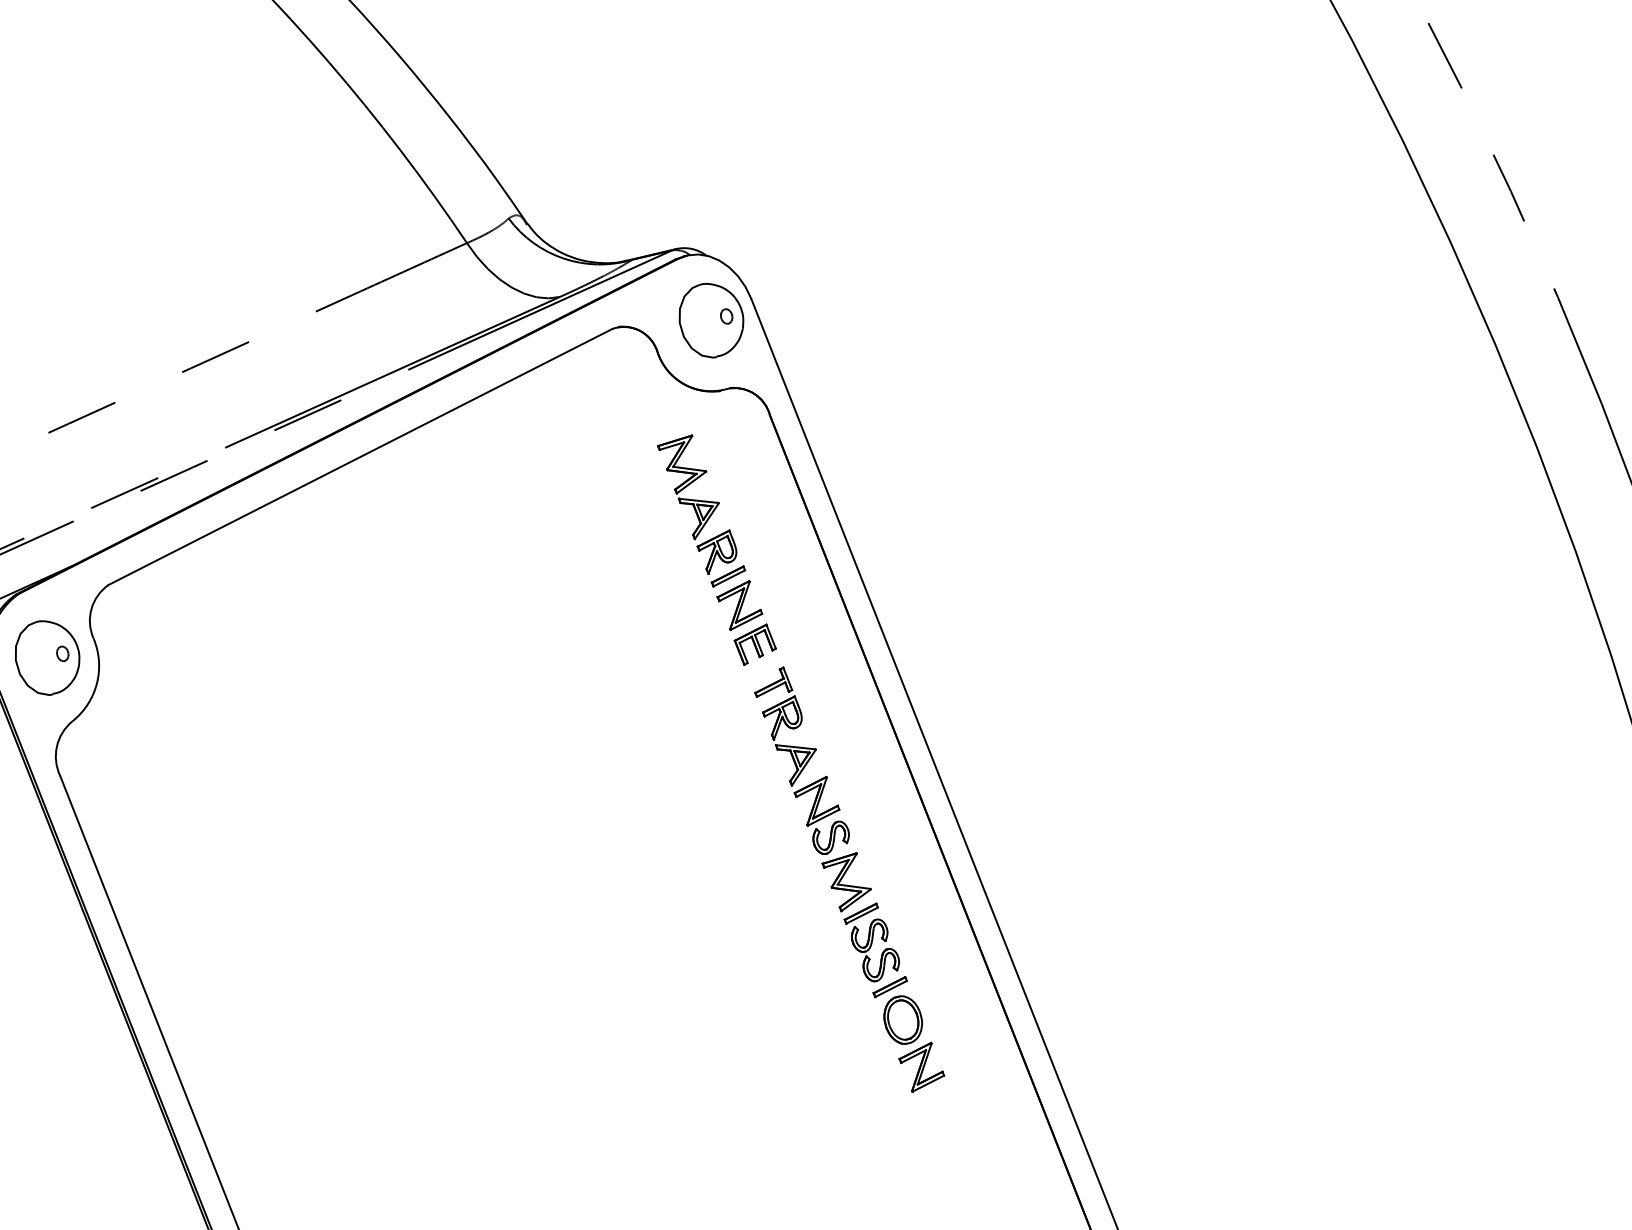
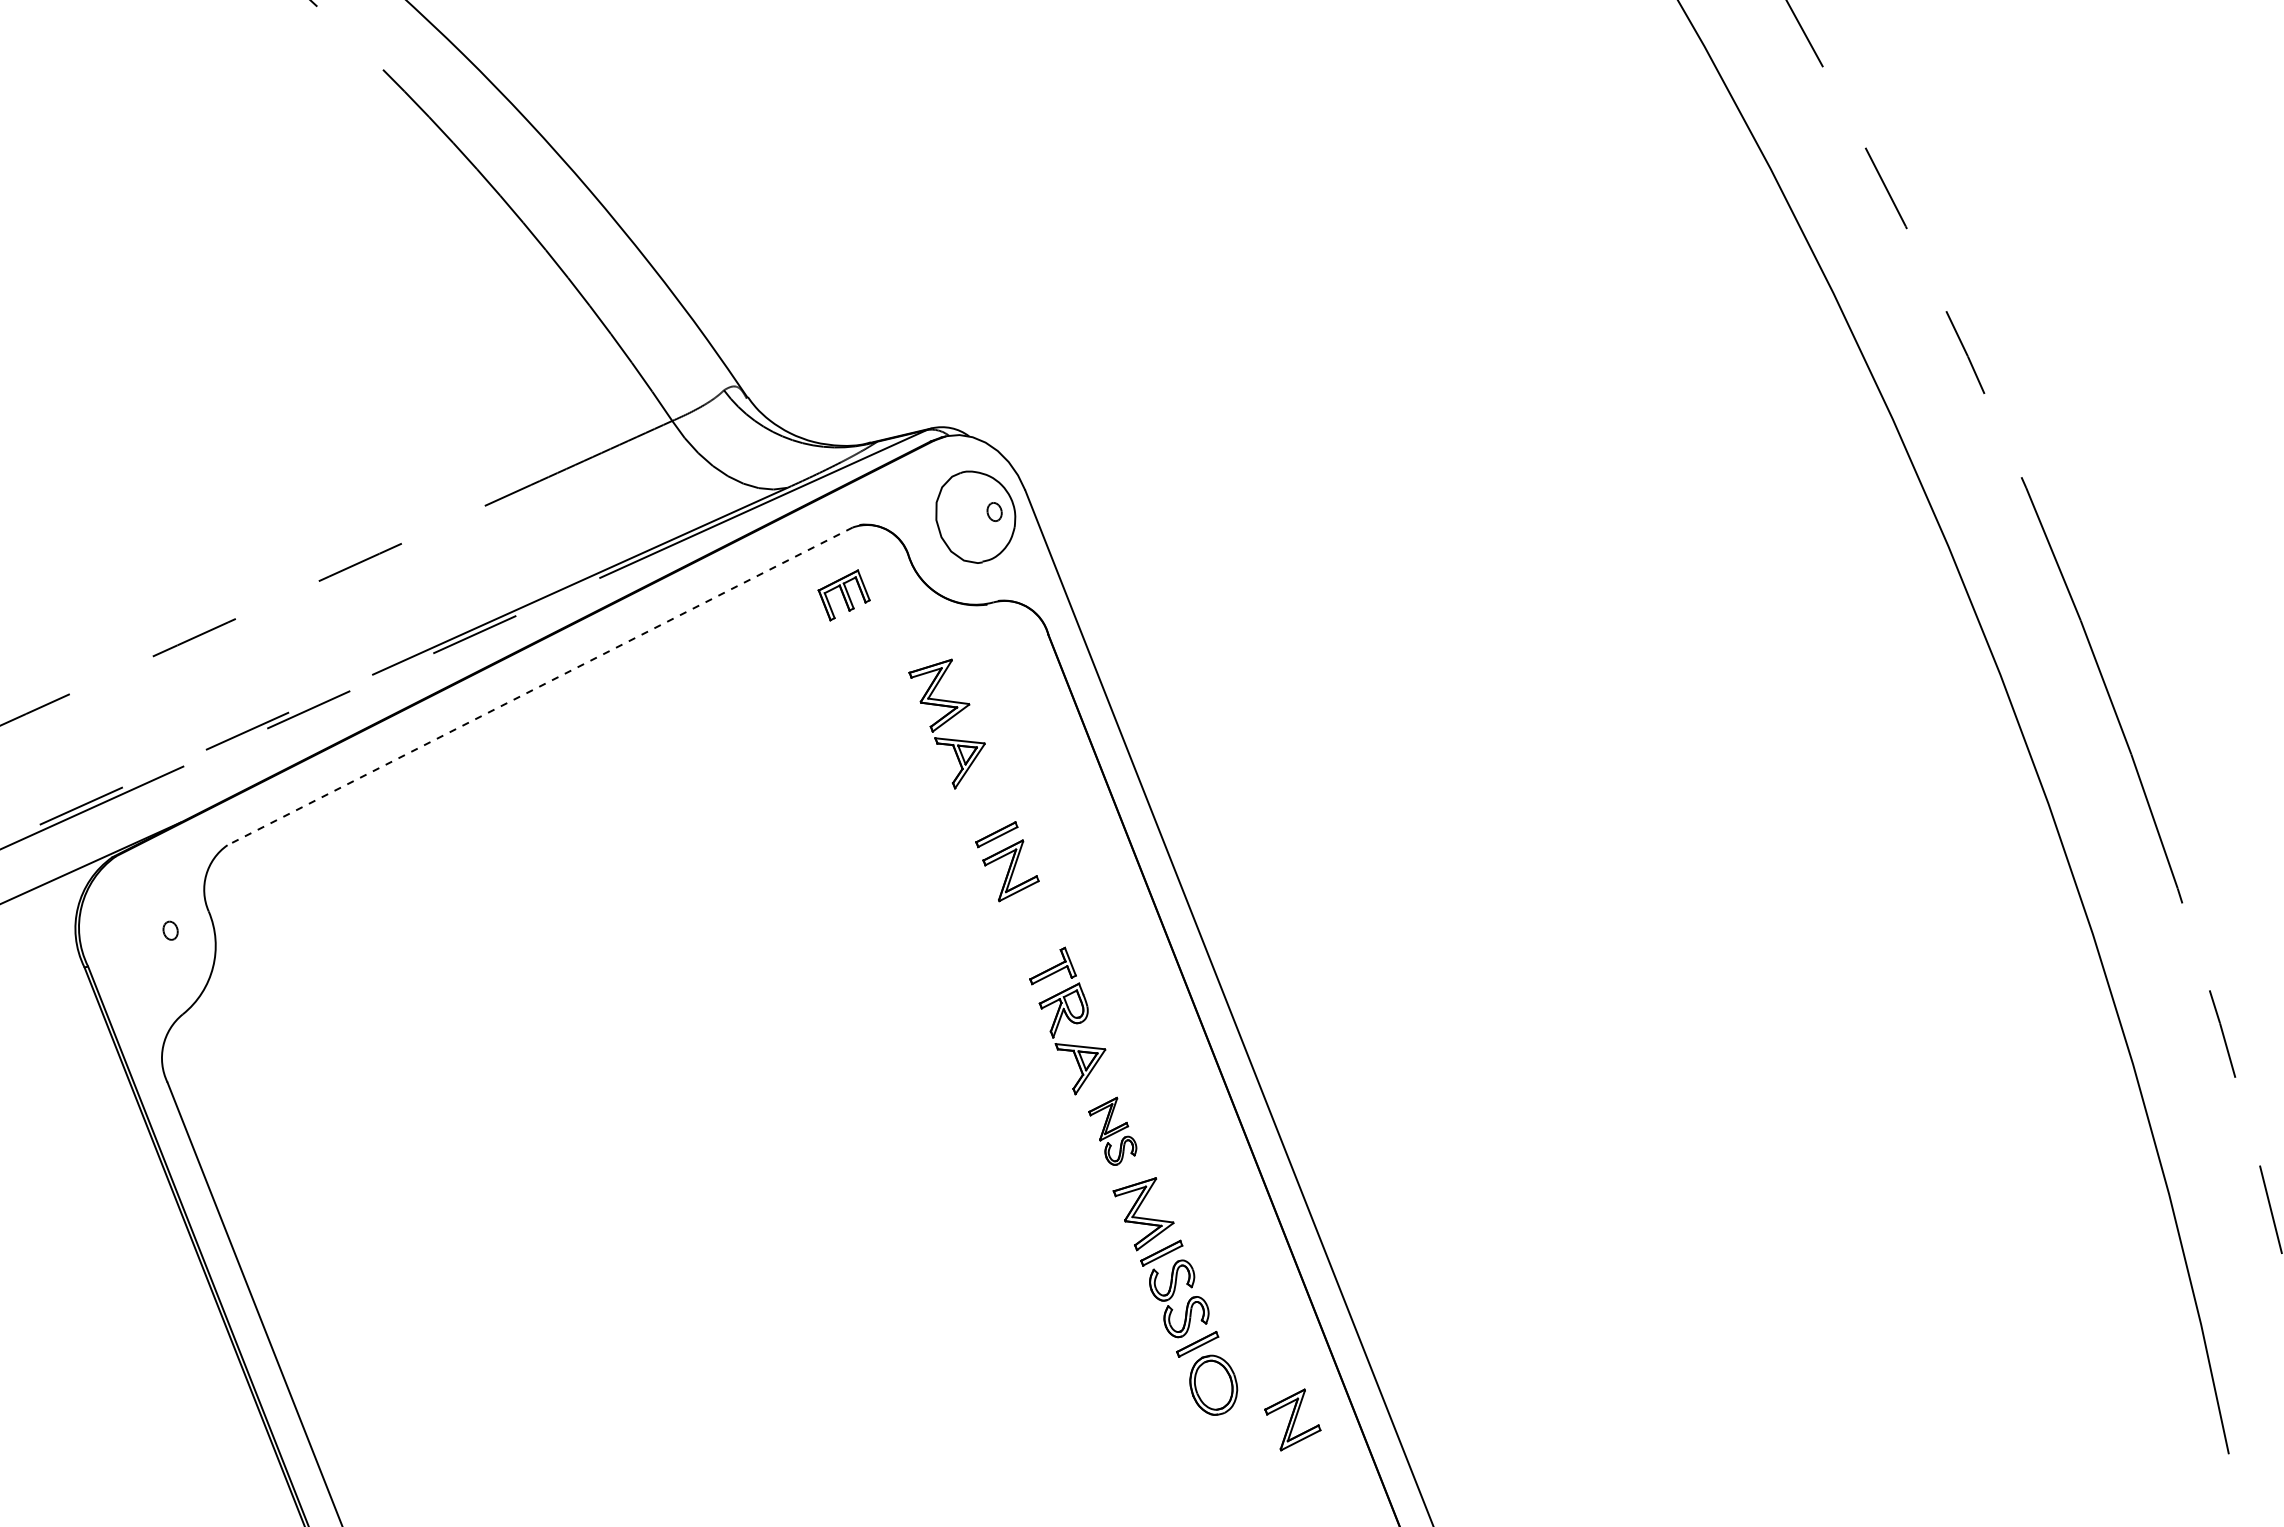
line: (360, 457) -> (540, 686), solid -> dashed
part: (716, 552) -> (982, 804), removed
part: (754, 644) -> (843, 595), moved
part: (47, 657) -> (151, 935), removed
part: (821, 815) -> (1112, 1131), size x0.7
part: (921, 1066) -> (1292, 1419), moved

